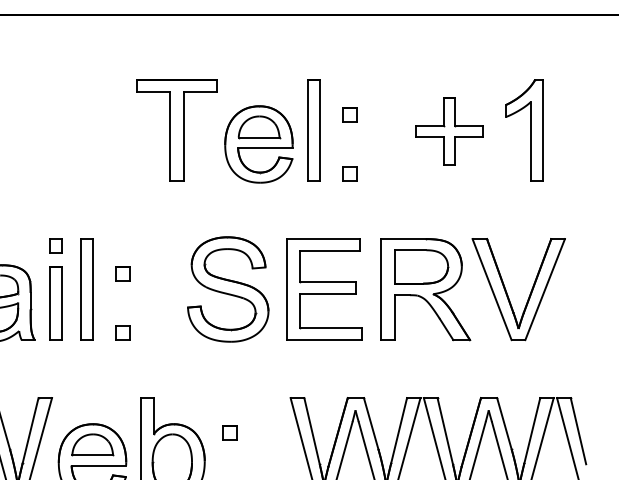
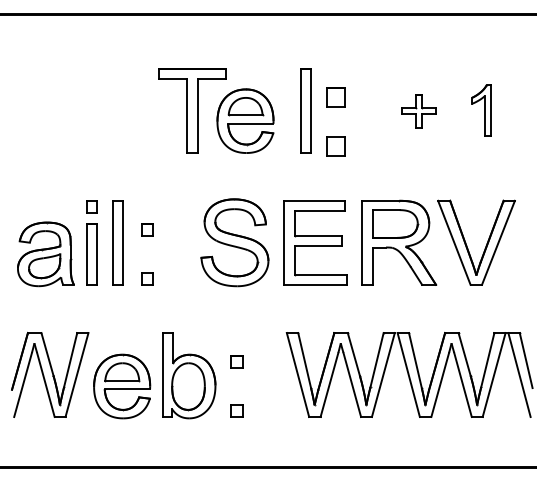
part: (349, 114) -> (335, 97), size x1.6
part: (524, 130) -> (481, 110), size x0.6
part: (448, 131) -> (418, 111), size x0.6
part: (258, 143) -> (245, 120), moved
part: (349, 173) -> (335, 146), size x1.6

